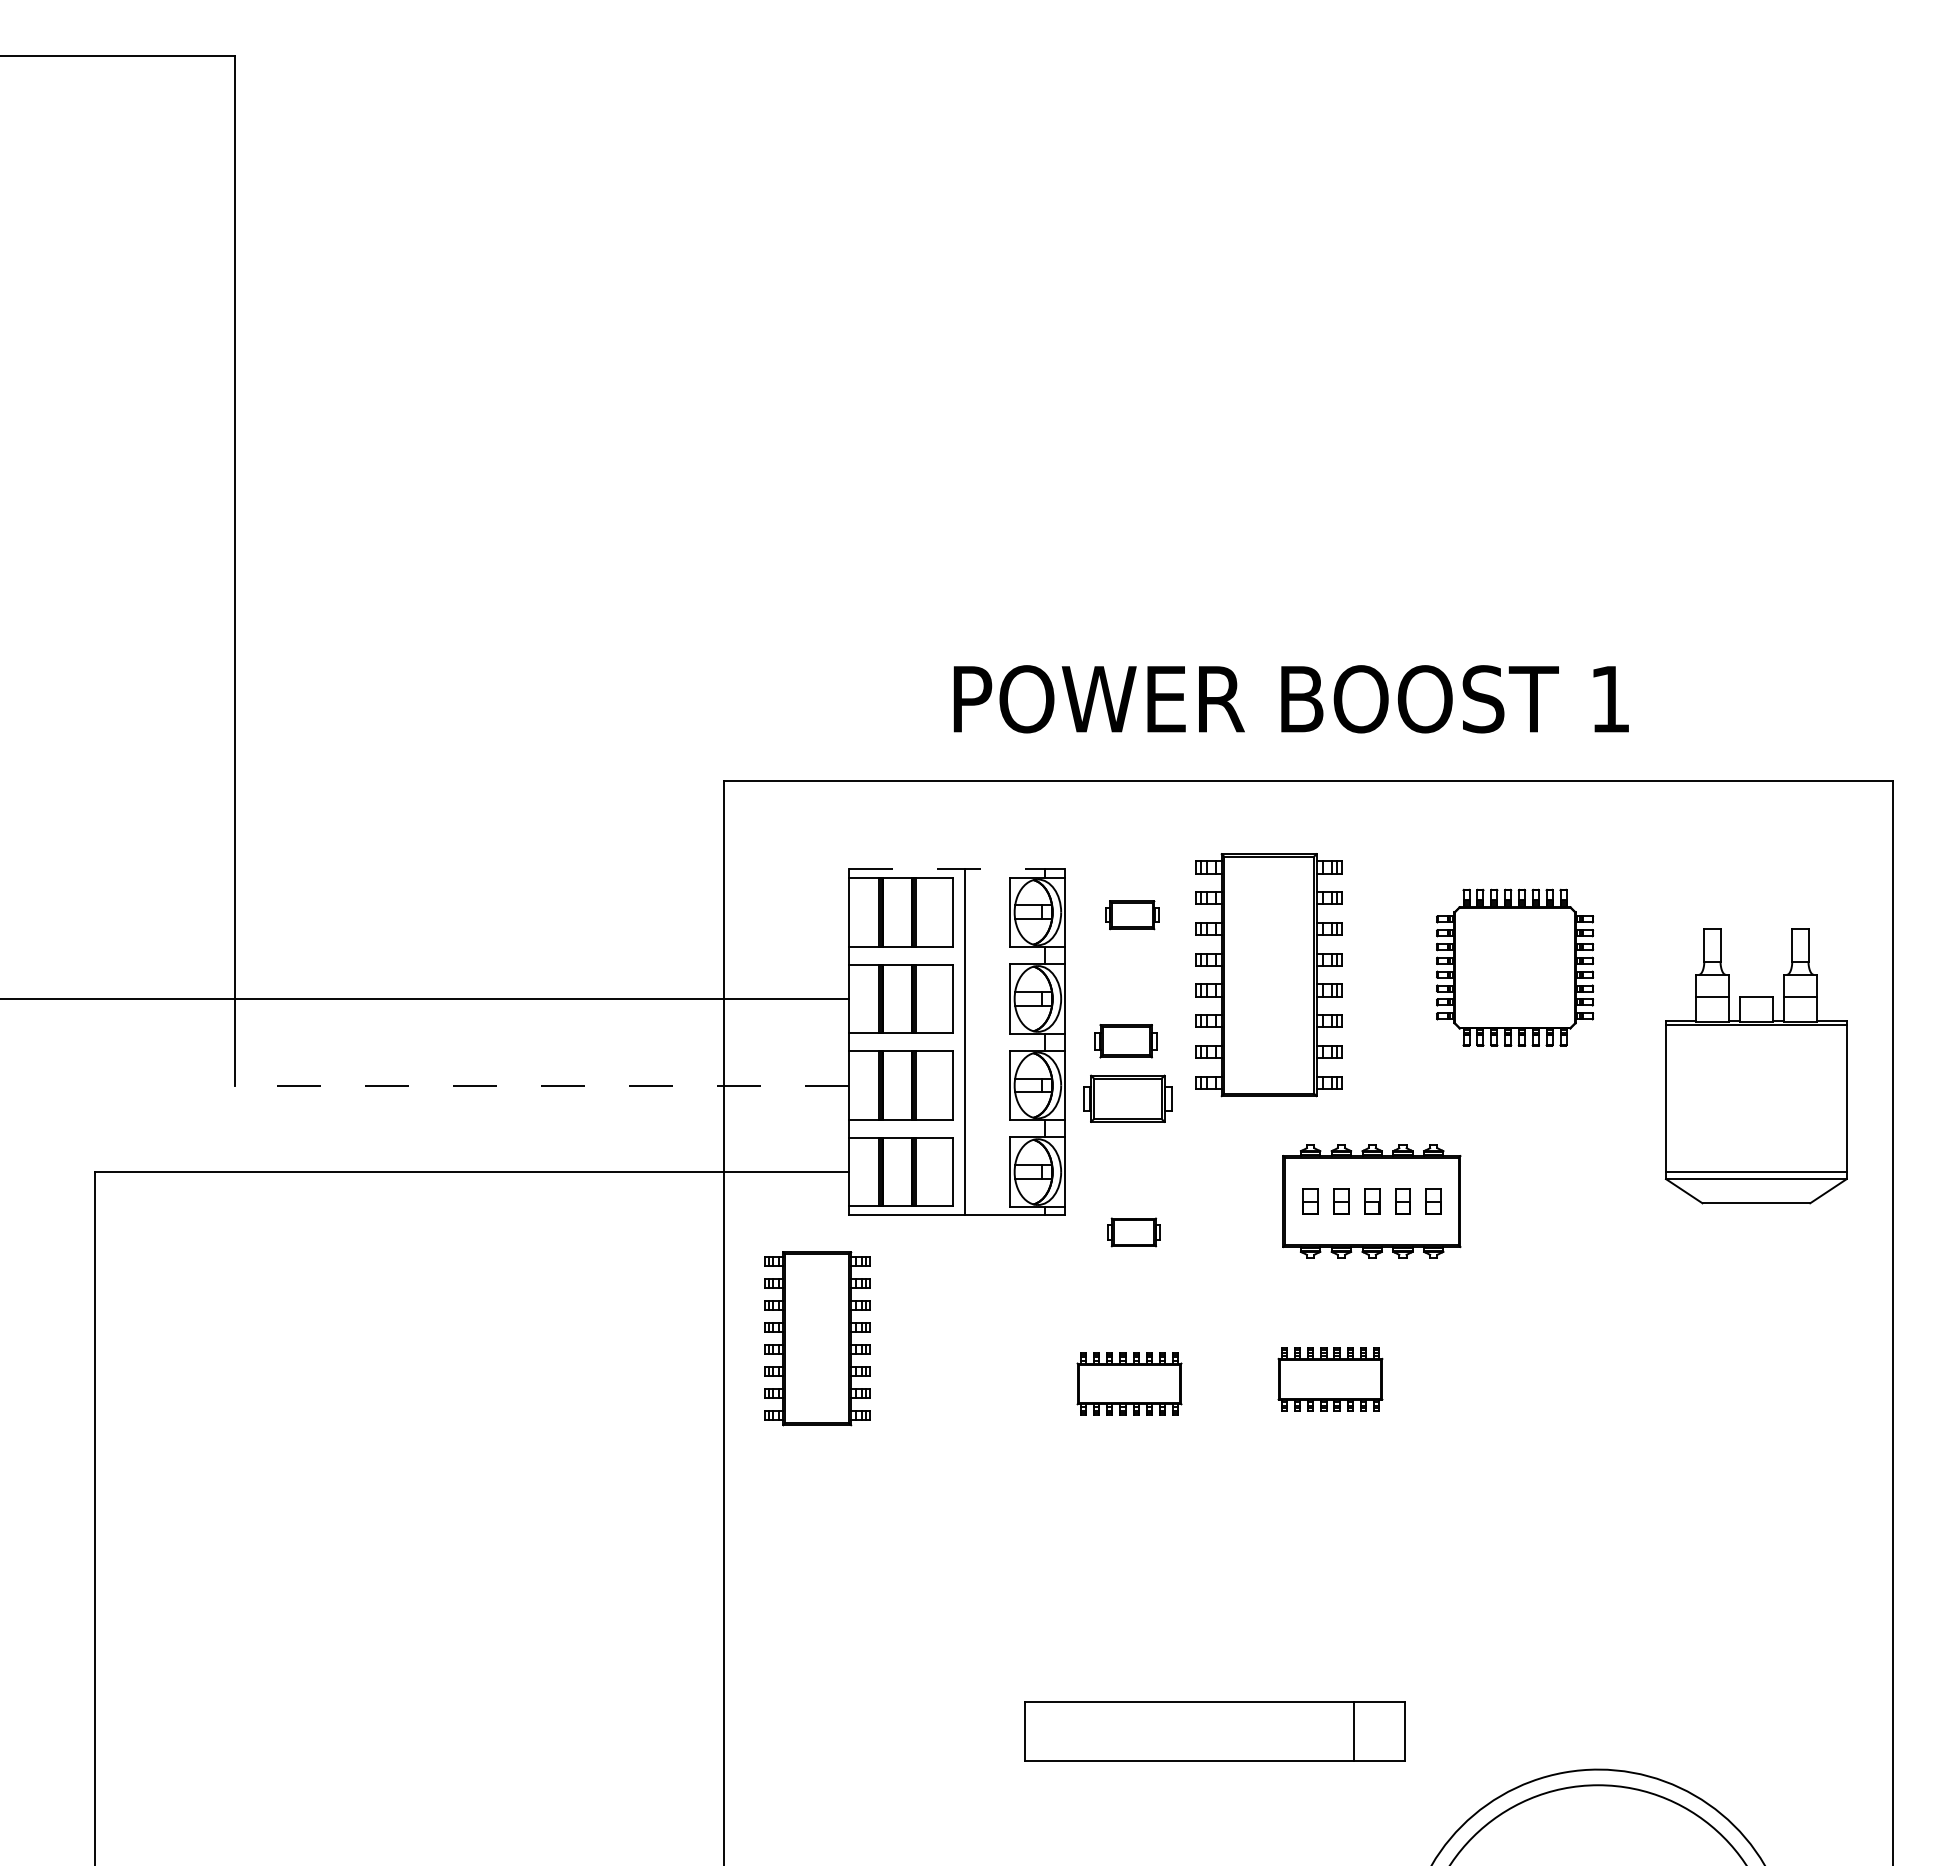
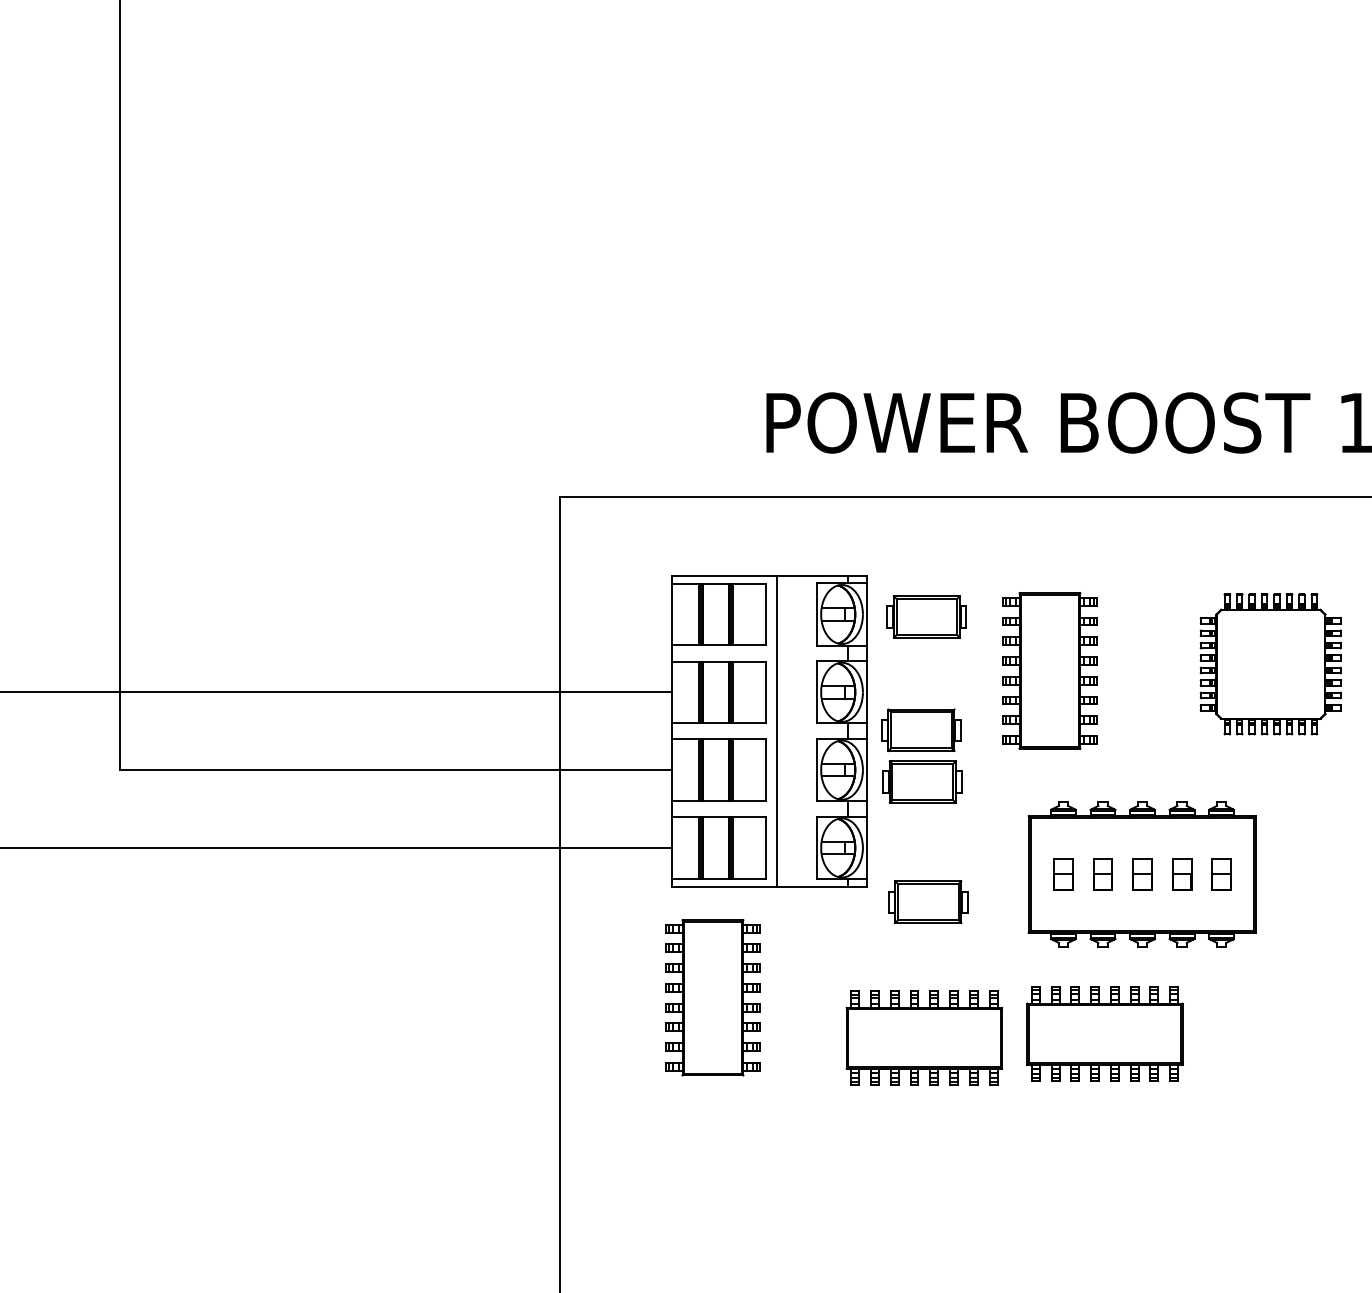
line: (957, 869) -> (769, 575), dashed -> solid
part: (1131, 915) -> (926, 617), size x1.67
part: (1269, 974) -> (1050, 670), size x0.71
part: (1125, 1041) -> (920, 730), size x1.43
line: (541, 1085) -> (395, 770), dashed -> solid
part: (1371, 1201) -> (1141, 874), size x1.43
part: (1133, 1232) -> (927, 902), size x1.67
part: (817, 1338) -> (713, 997), moved
part: (1330, 1379) -> (1105, 1034), size x1.67
part: (1129, 1383) -> (924, 1037), size x1.67

